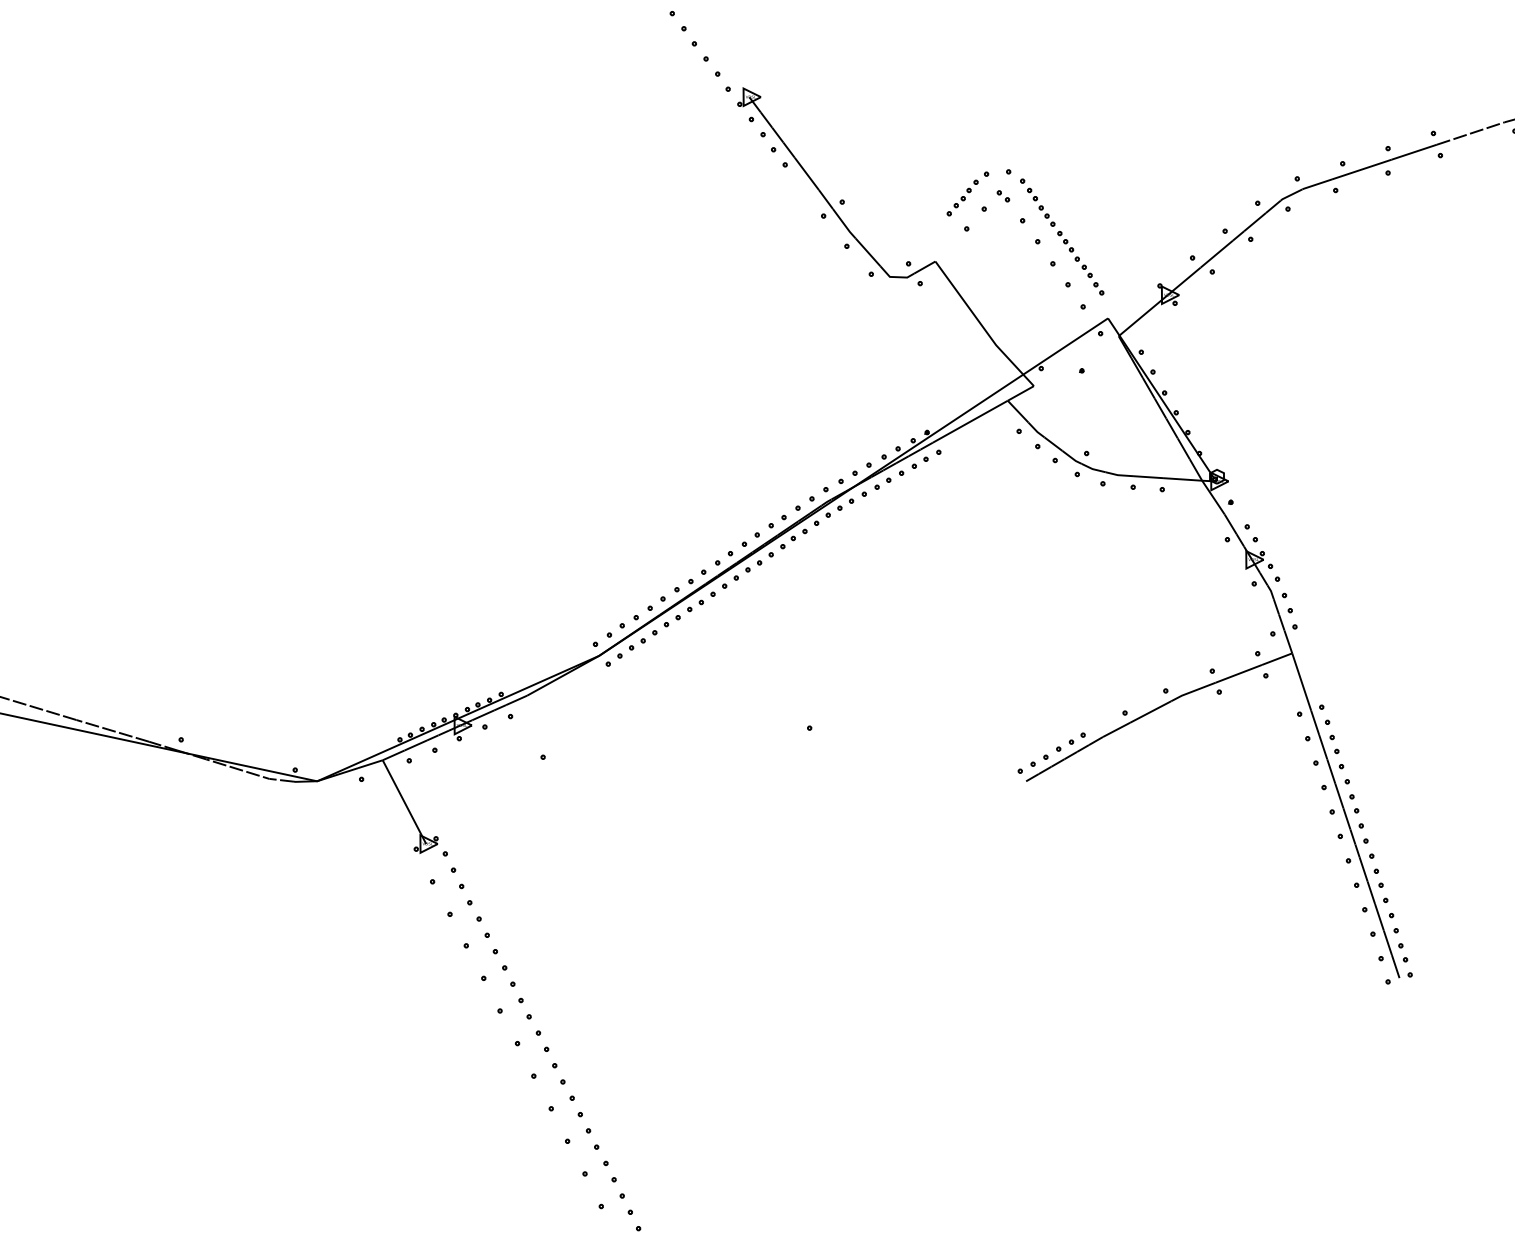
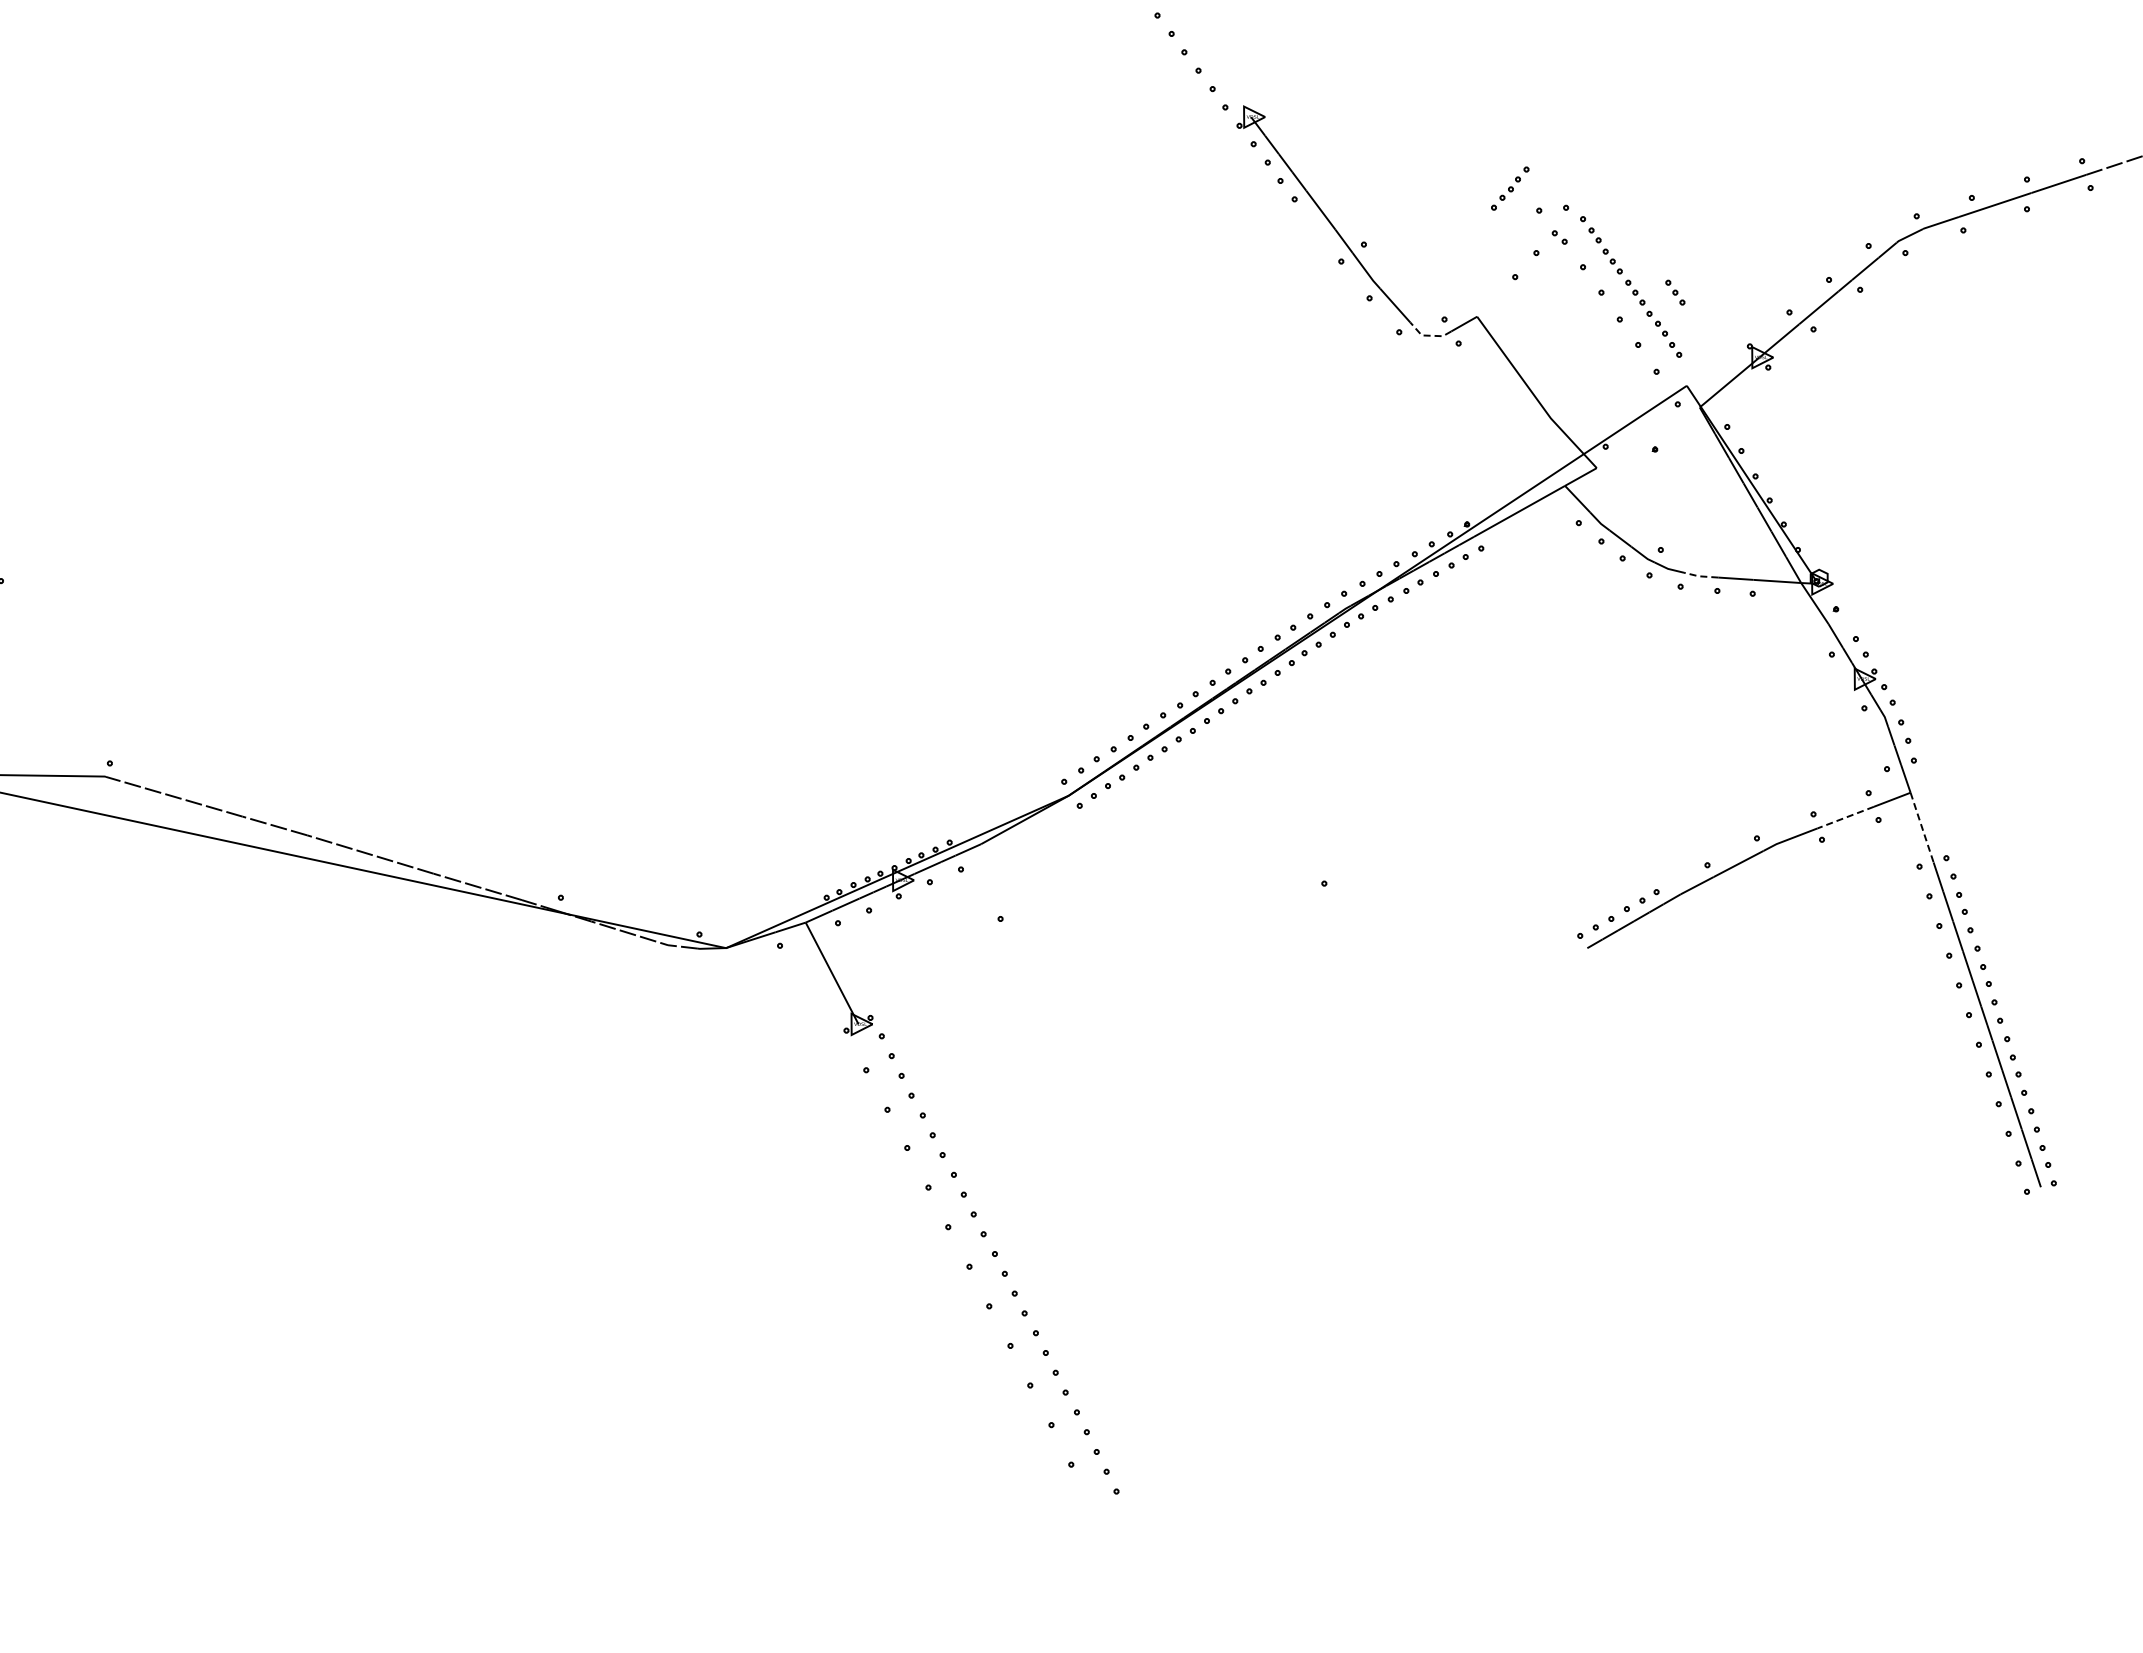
part: (962, 197) -> (1510, 188), moved
part: (1098, 241) -> (1675, 292), added
line: (895, 276) -> (1428, 335), solid -> dashed
line: (1118, 475) -> (1699, 576), solid -> dashed
line: (1238, 673) -> (1845, 817), solid -> dashed
line: (1302, 681) -> (1922, 827), solid -> dashed

